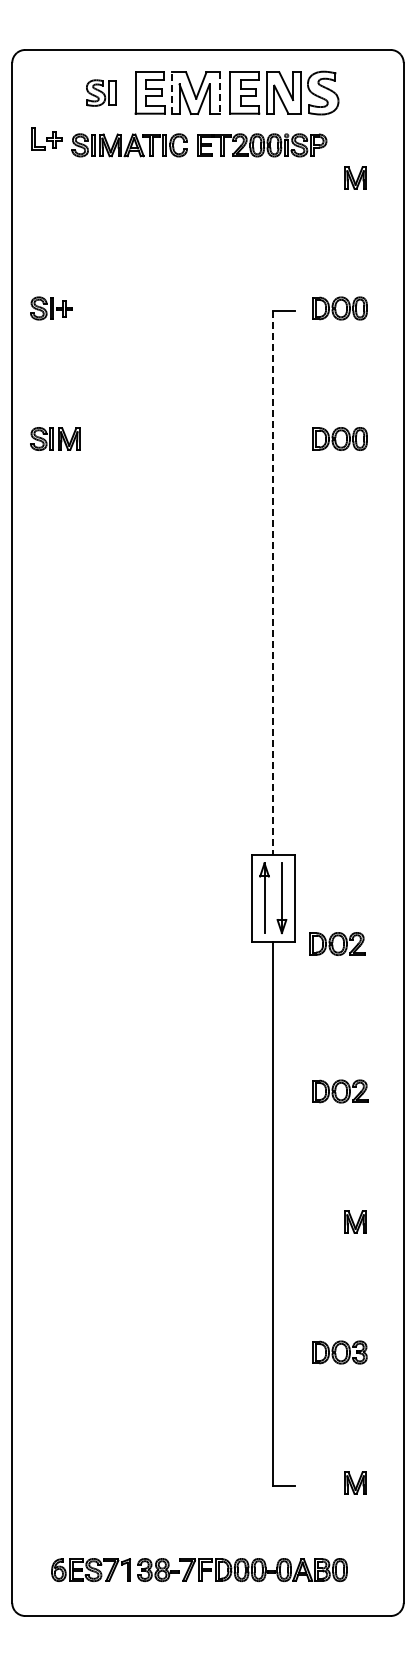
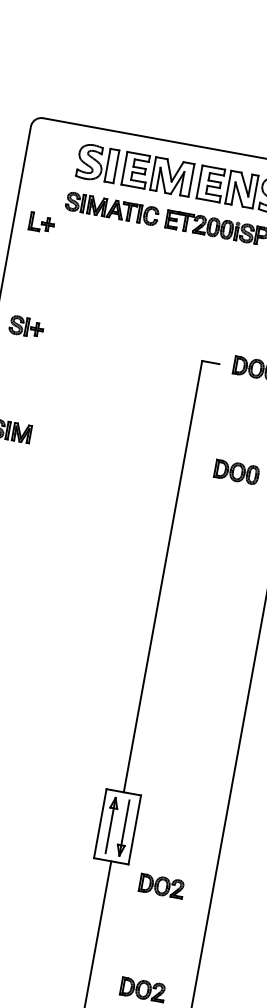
part: (100, 92) -> (96, 162), size x1.67
line: (171, 93) -> (152, 173), dashed -> solid
line: (220, 93) -> (191, 180), dashed -> solid
part: (46, 138) -> (41, 222), moved
line: (273, 582) -> (163, 576), dashed -> solid
part: (337, 943) -> (161, 885), moved

